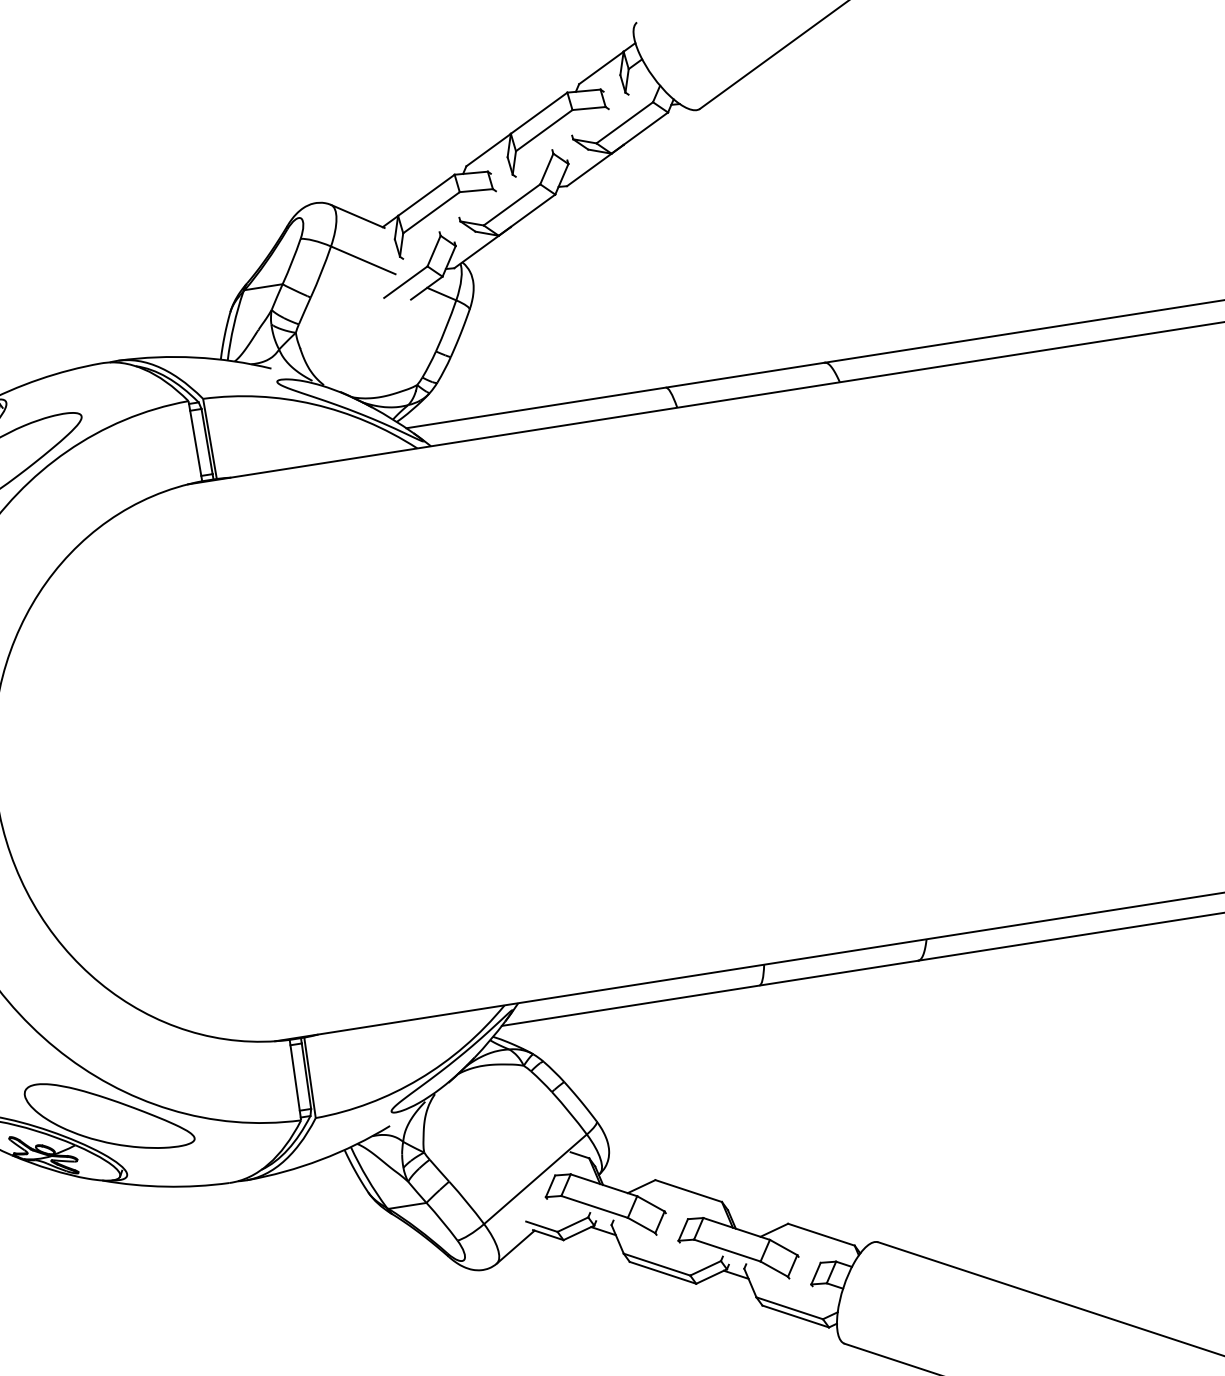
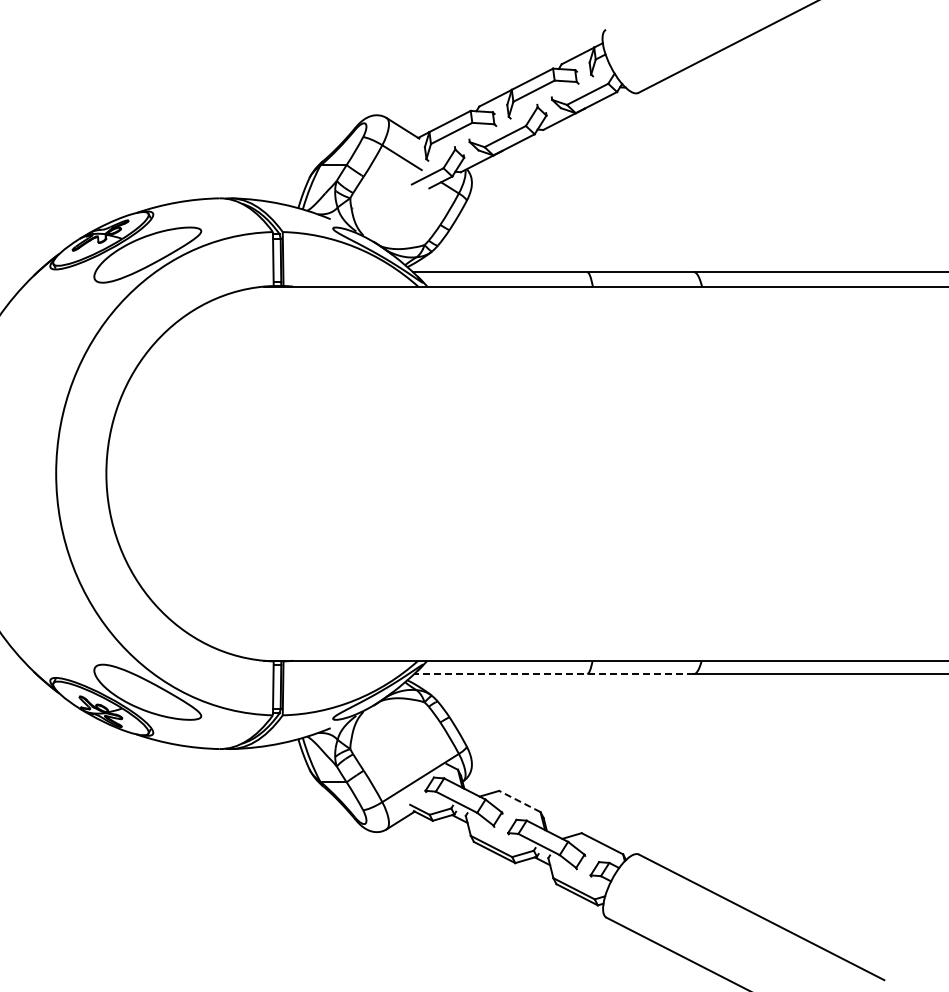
line: (710, 993) -> (554, 674), solid -> dashed
line: (688, 1191) -> (519, 801), solid -> dashed

